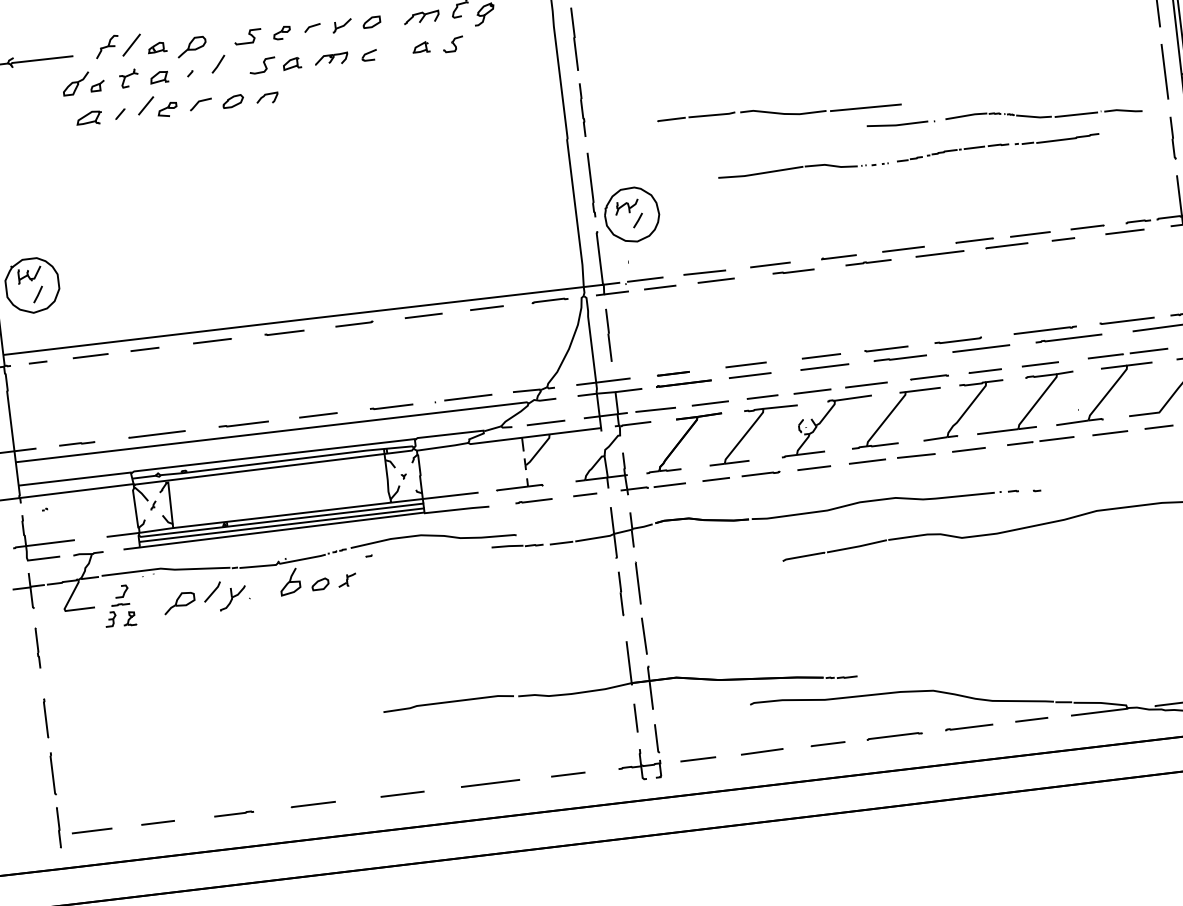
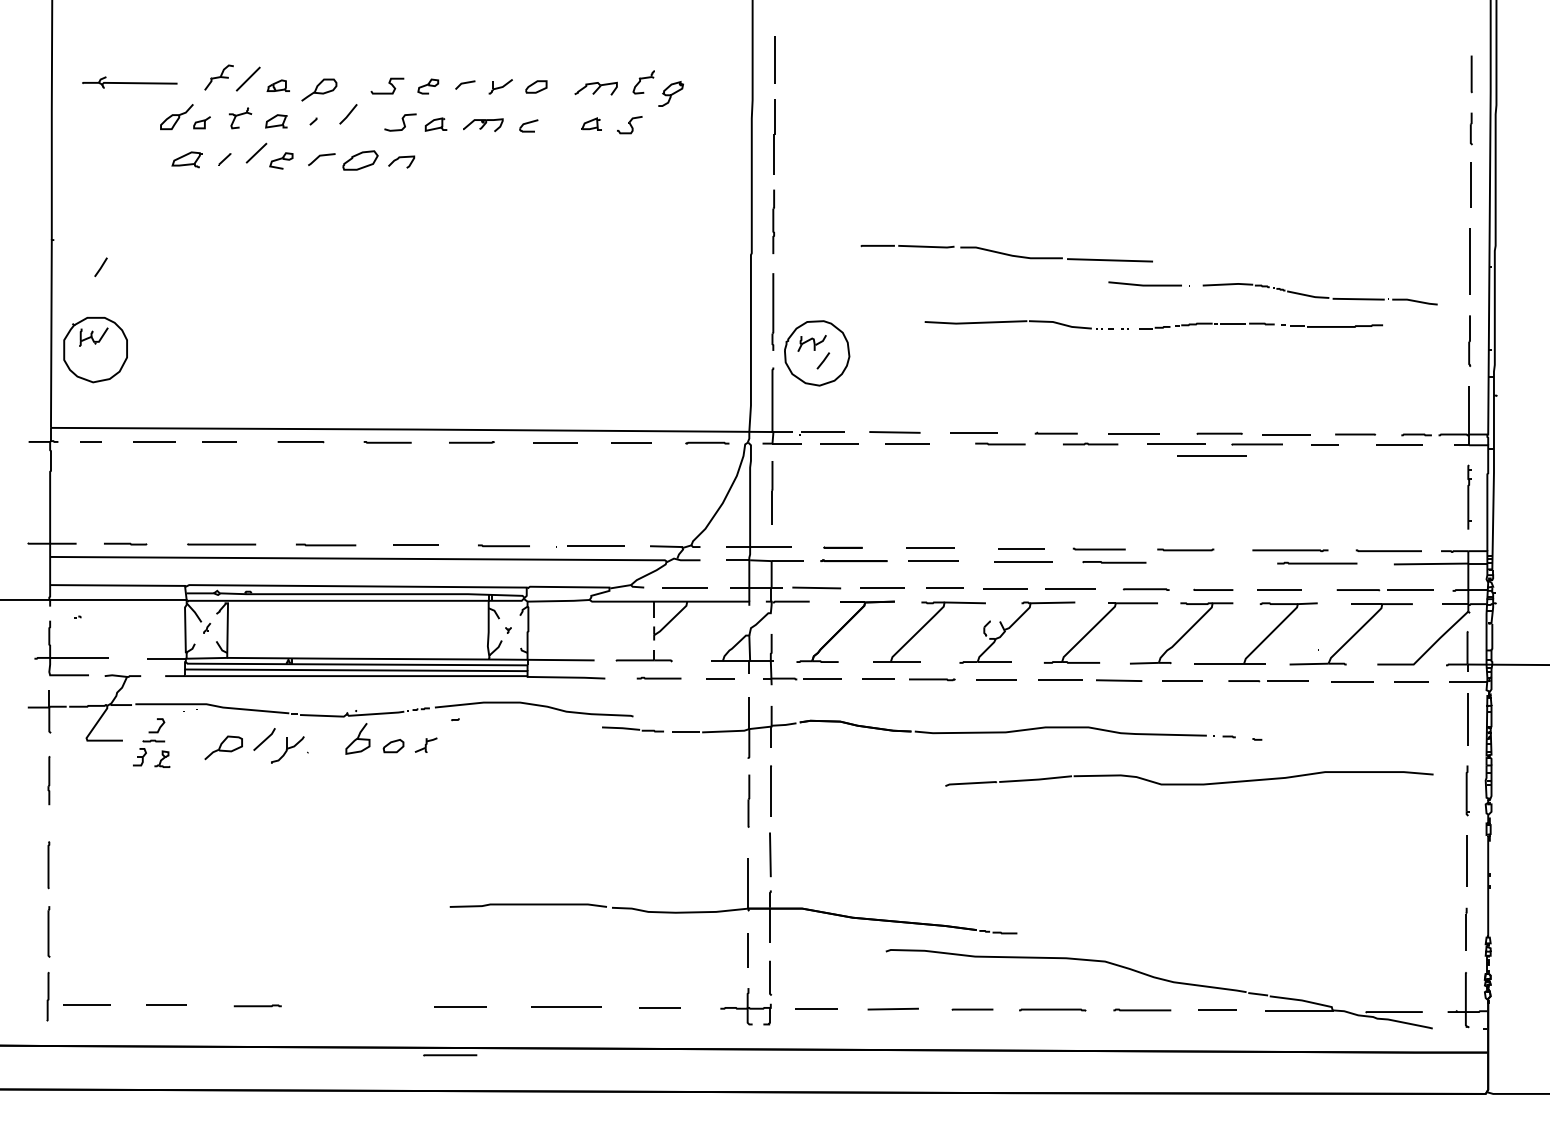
part: (233, 101) -> (360, 160), size x1.4
line: (37, 294) -> (100, 267), moved
line: (980, 348) -> (1211, 455), moved
line: (313, 804) -> (450, 1055), moved

